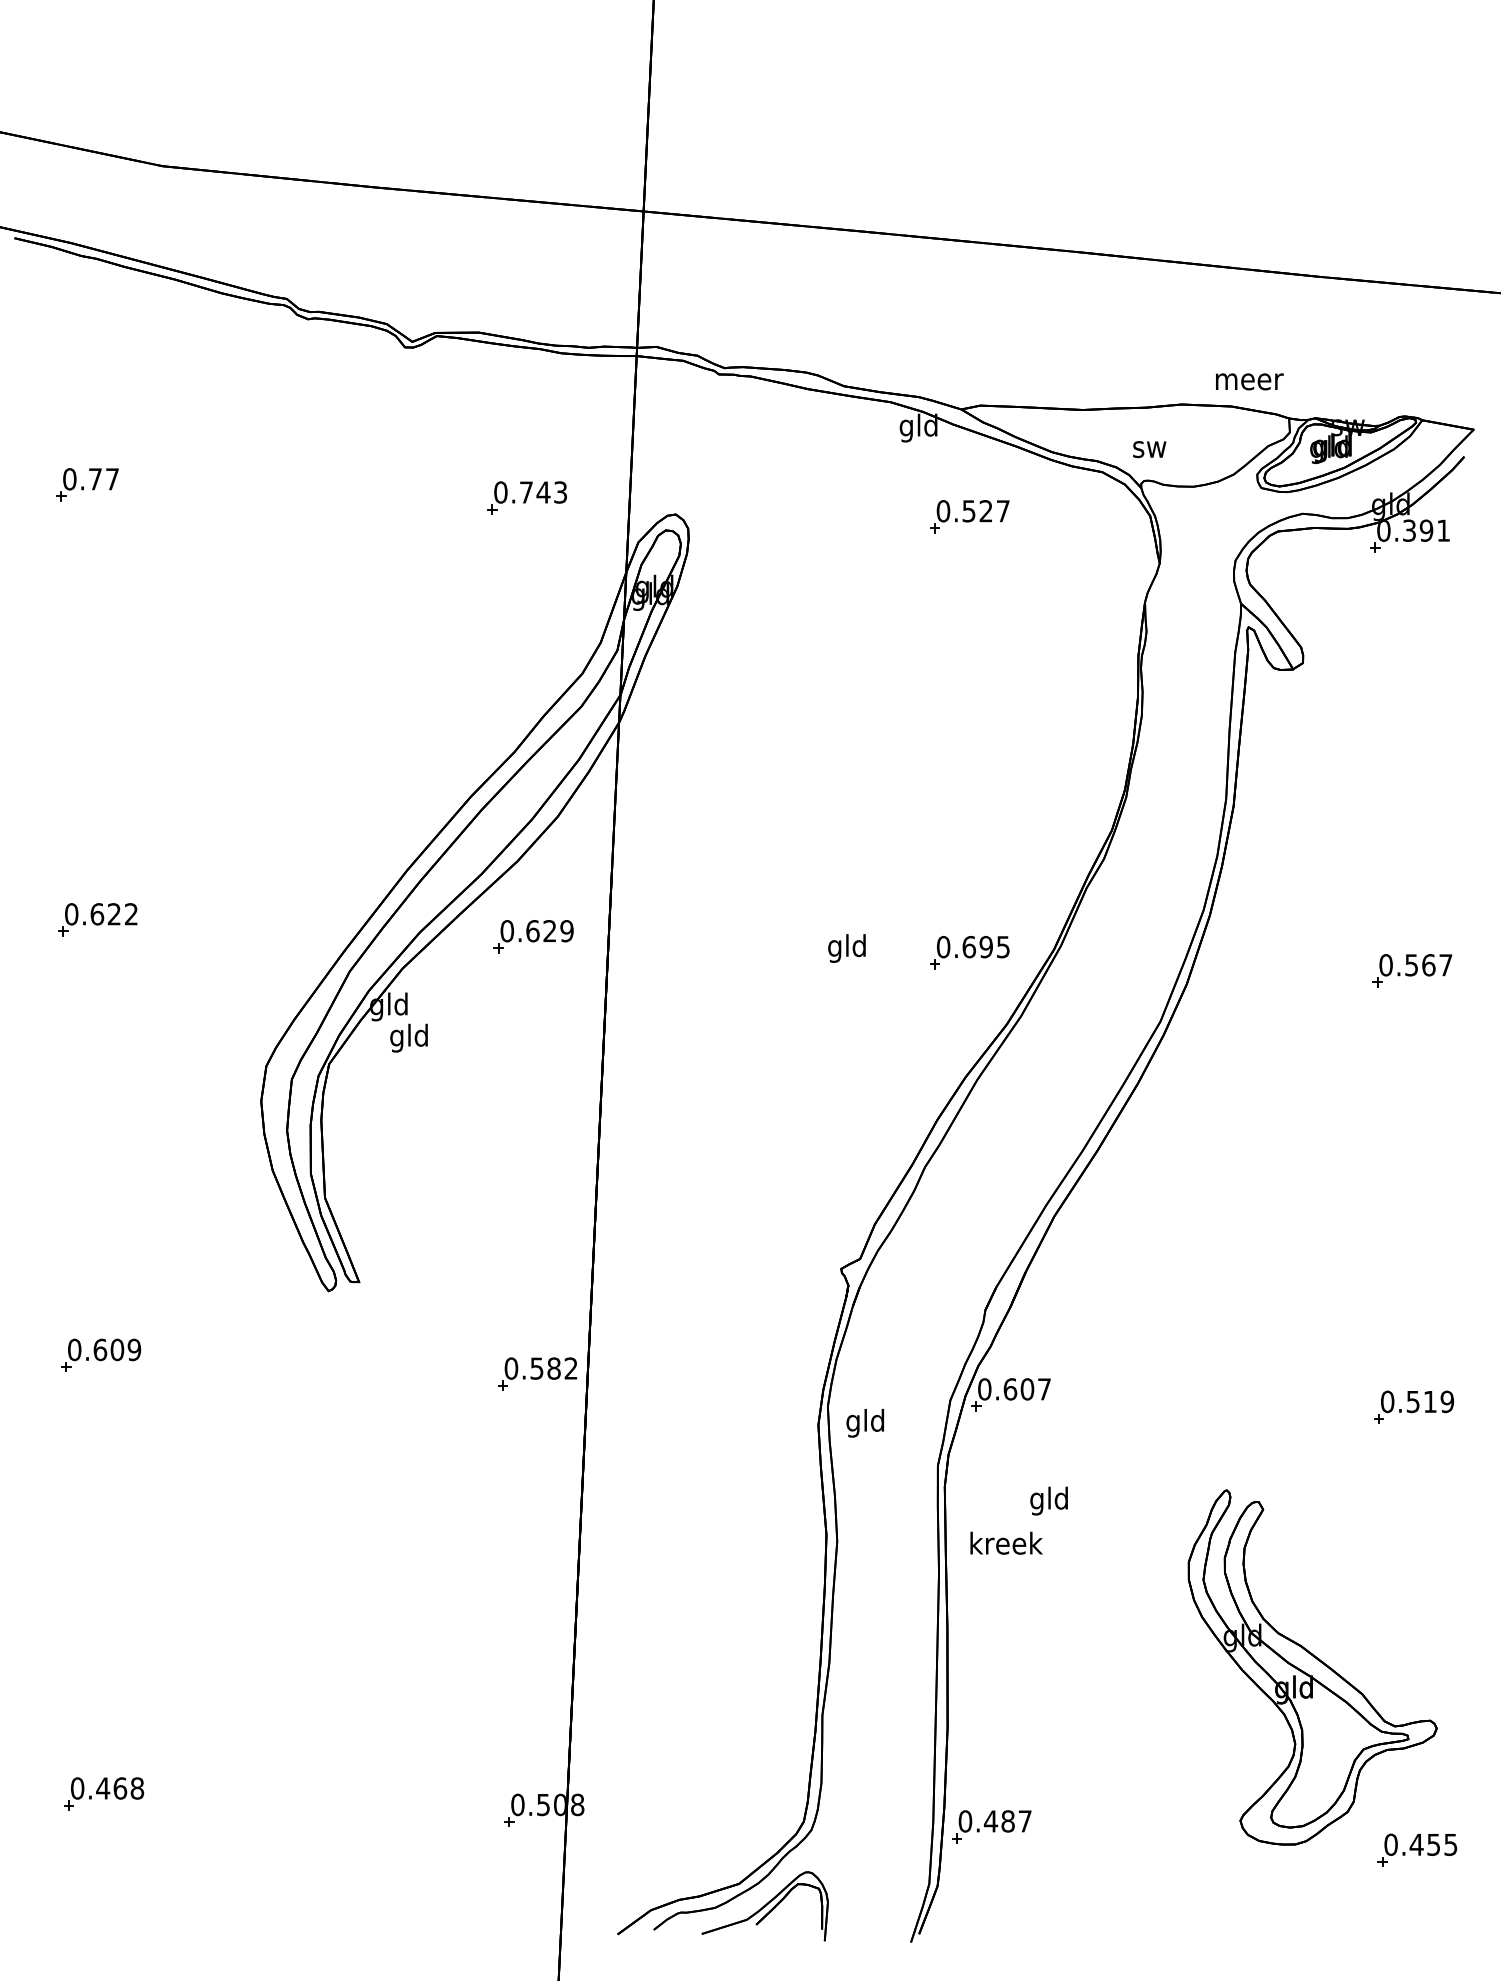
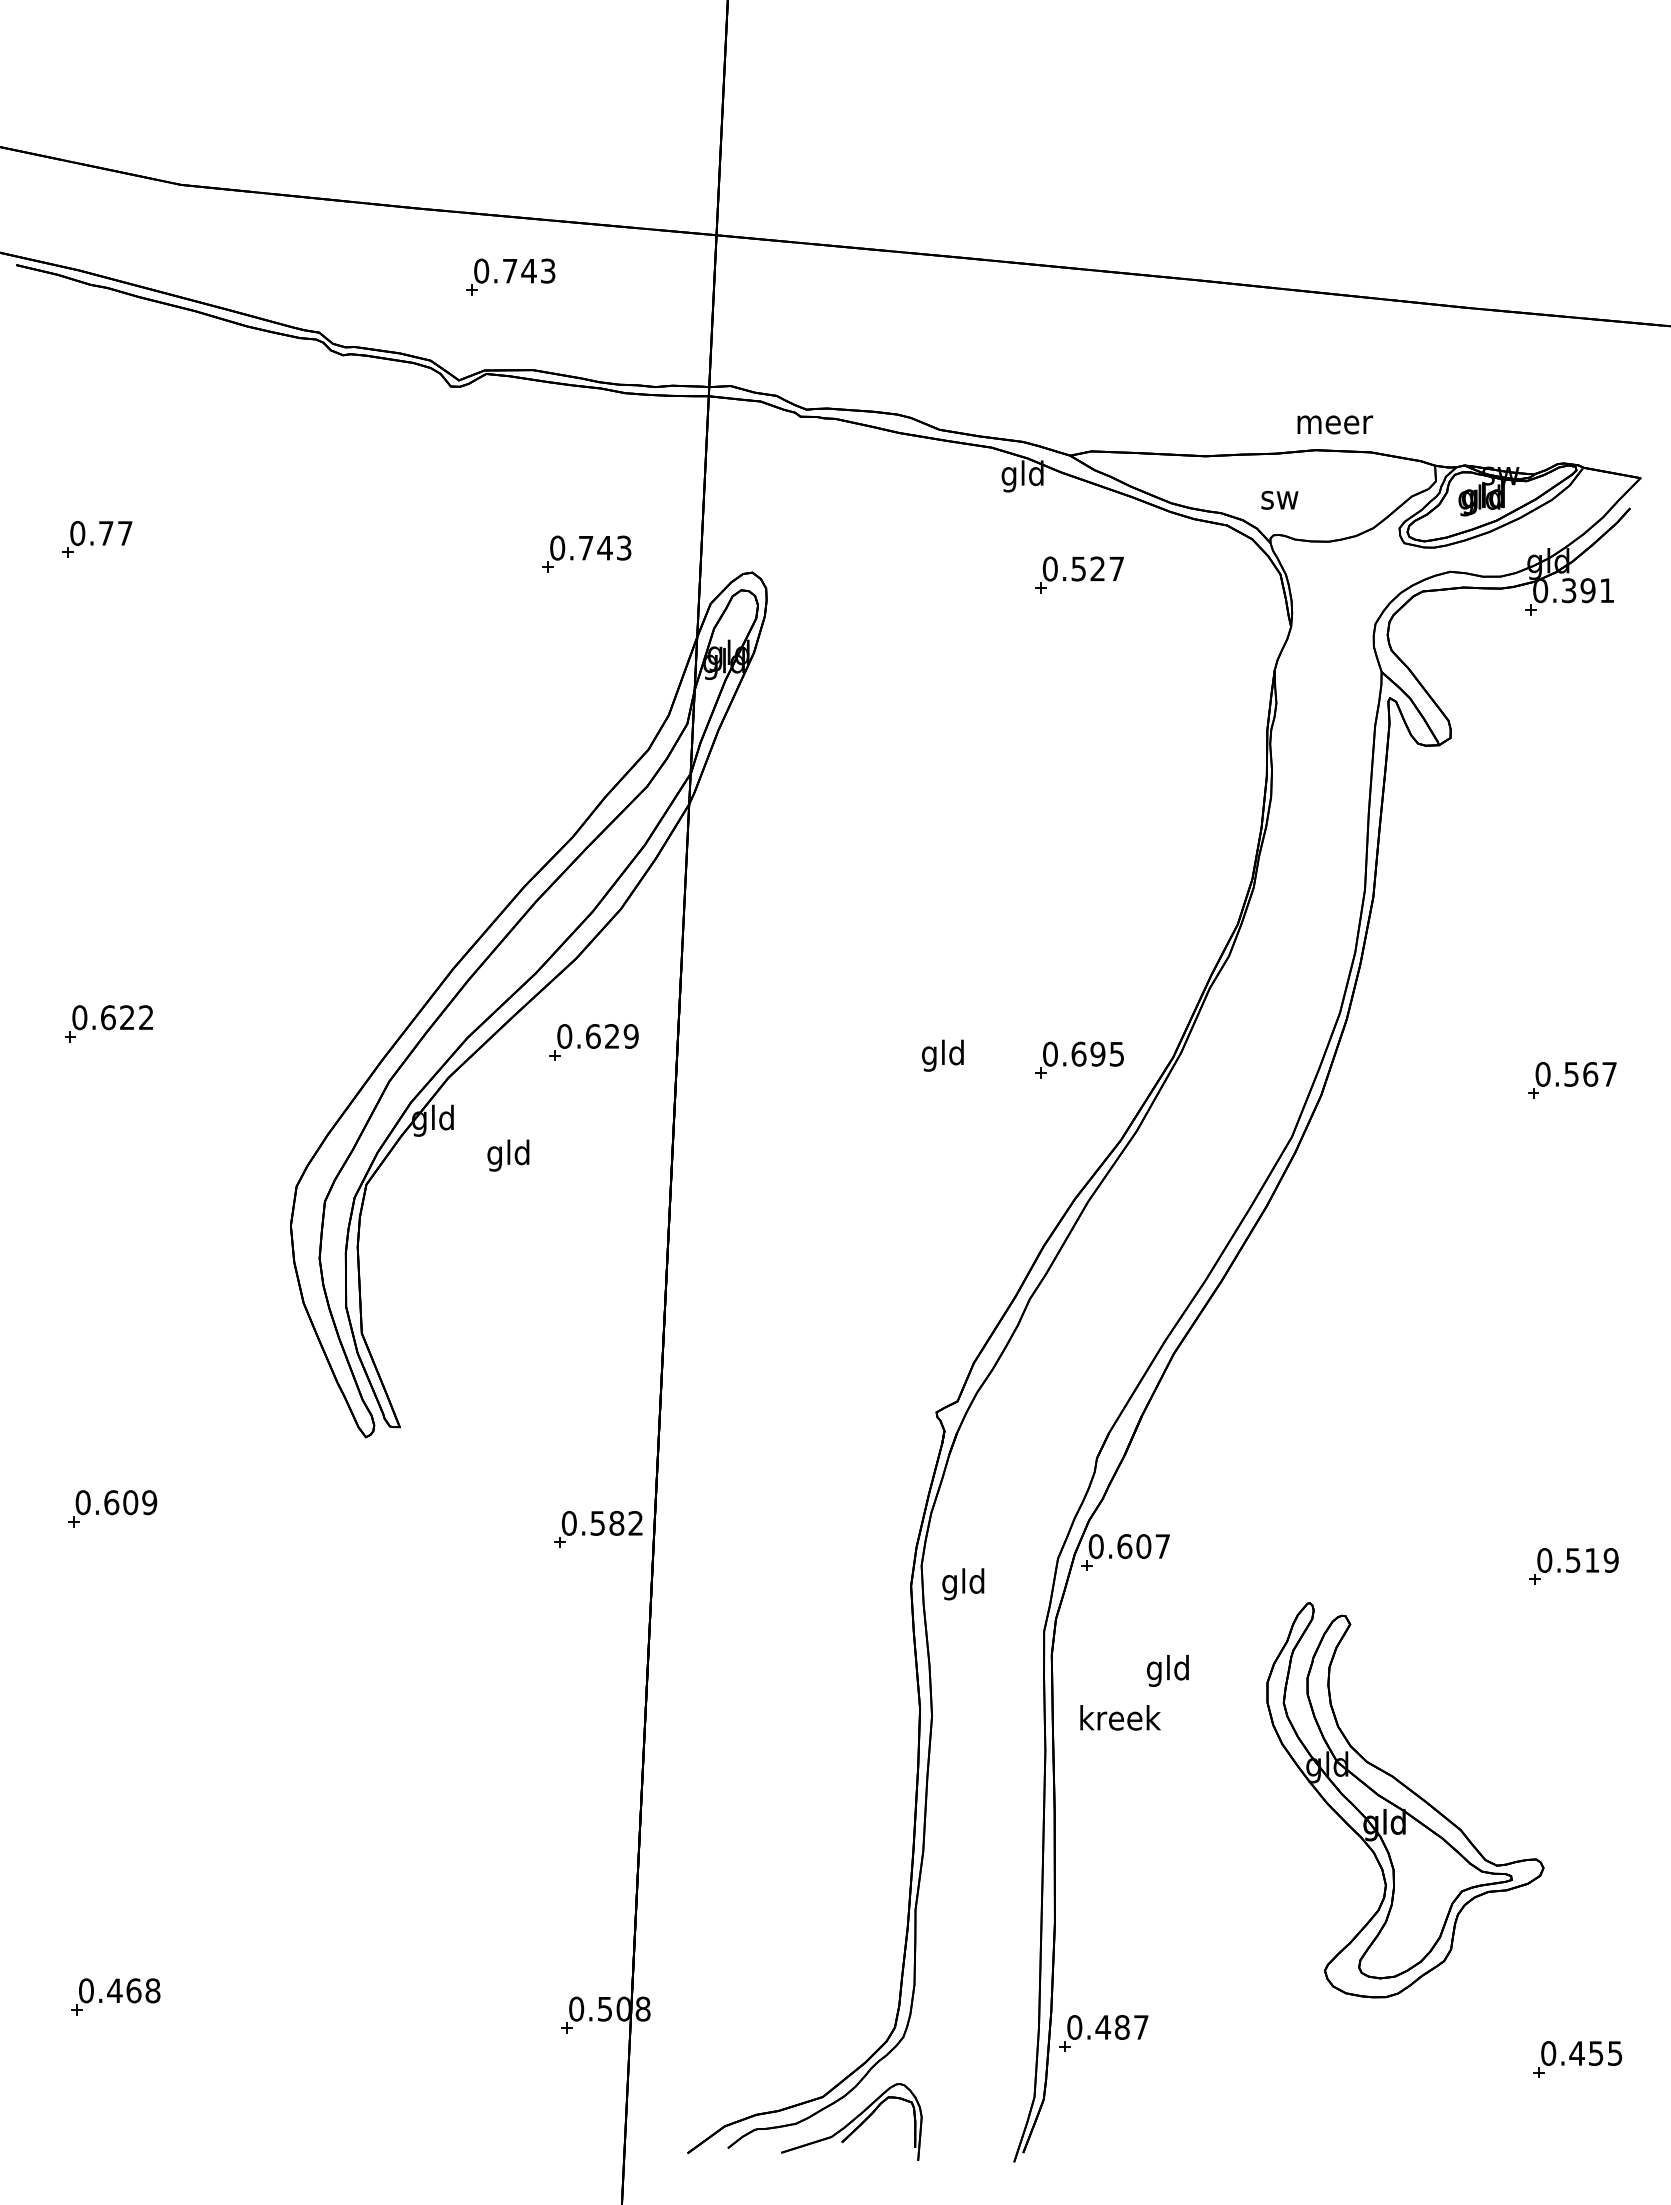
part: (458, 248) -> (510, 276), added
text: (1249, 381) -> (1335, 424), moved
text: (409, 1038) -> (508, 1155), moved
part: (1312, 1667) -> (1405, 1800), moved

